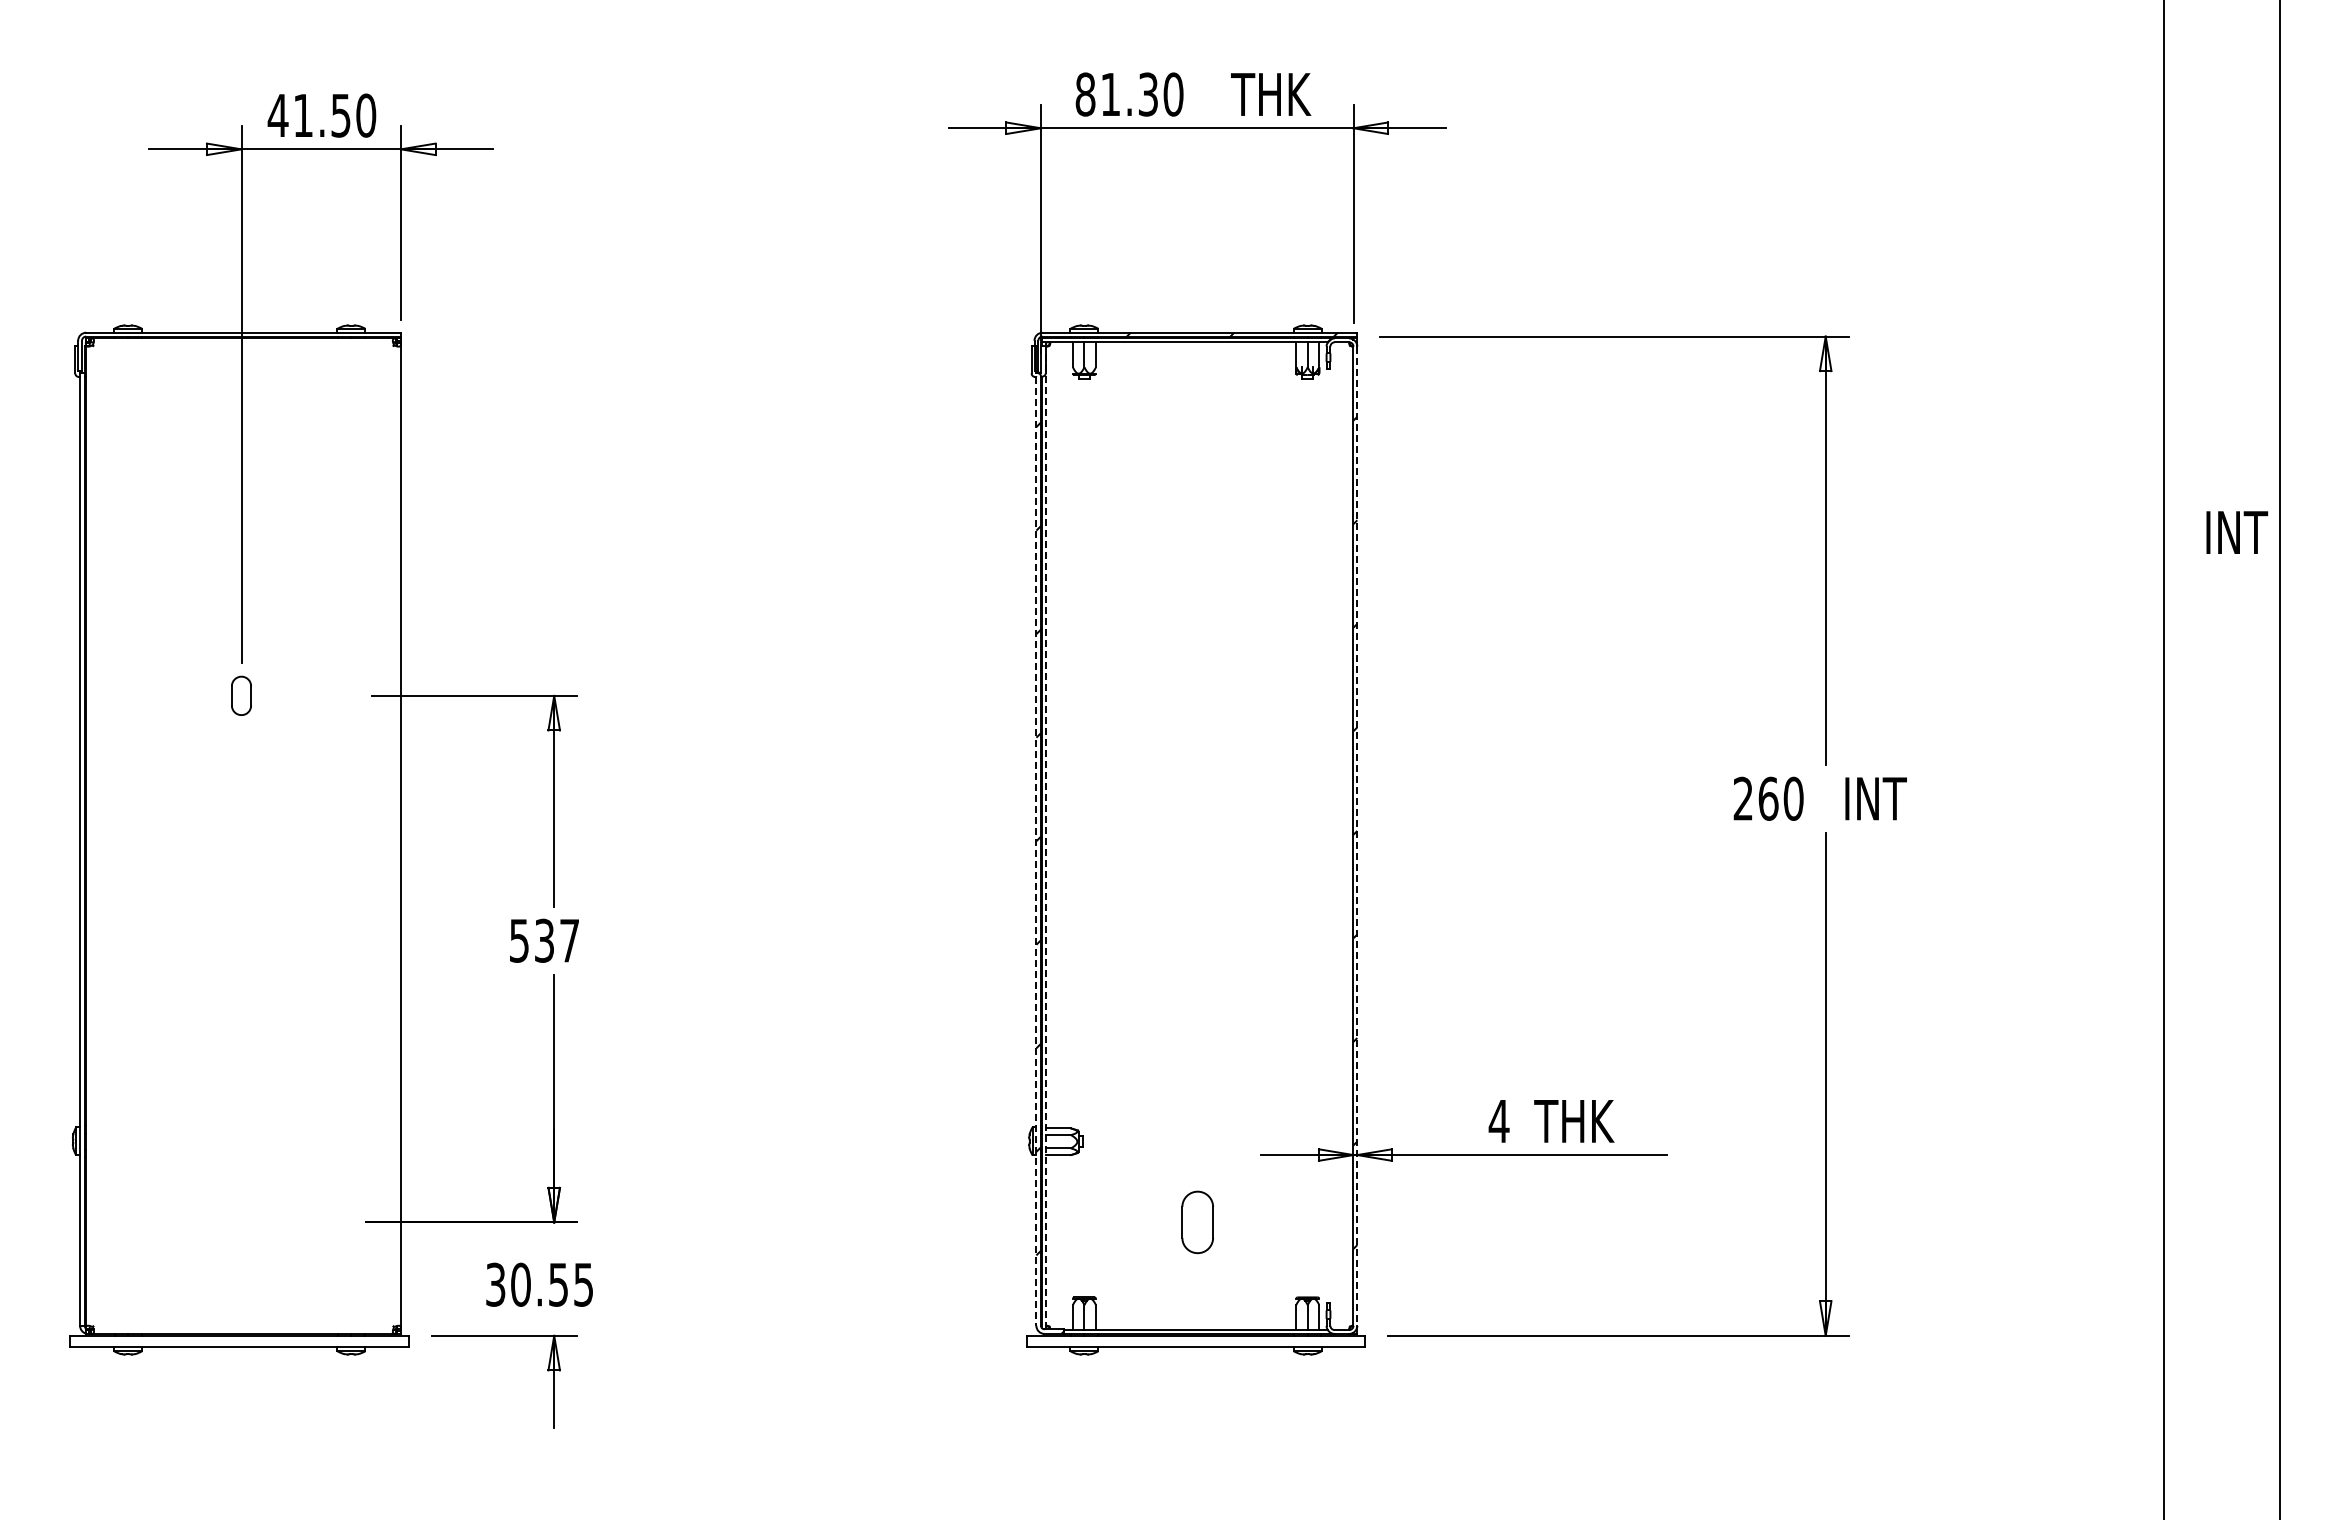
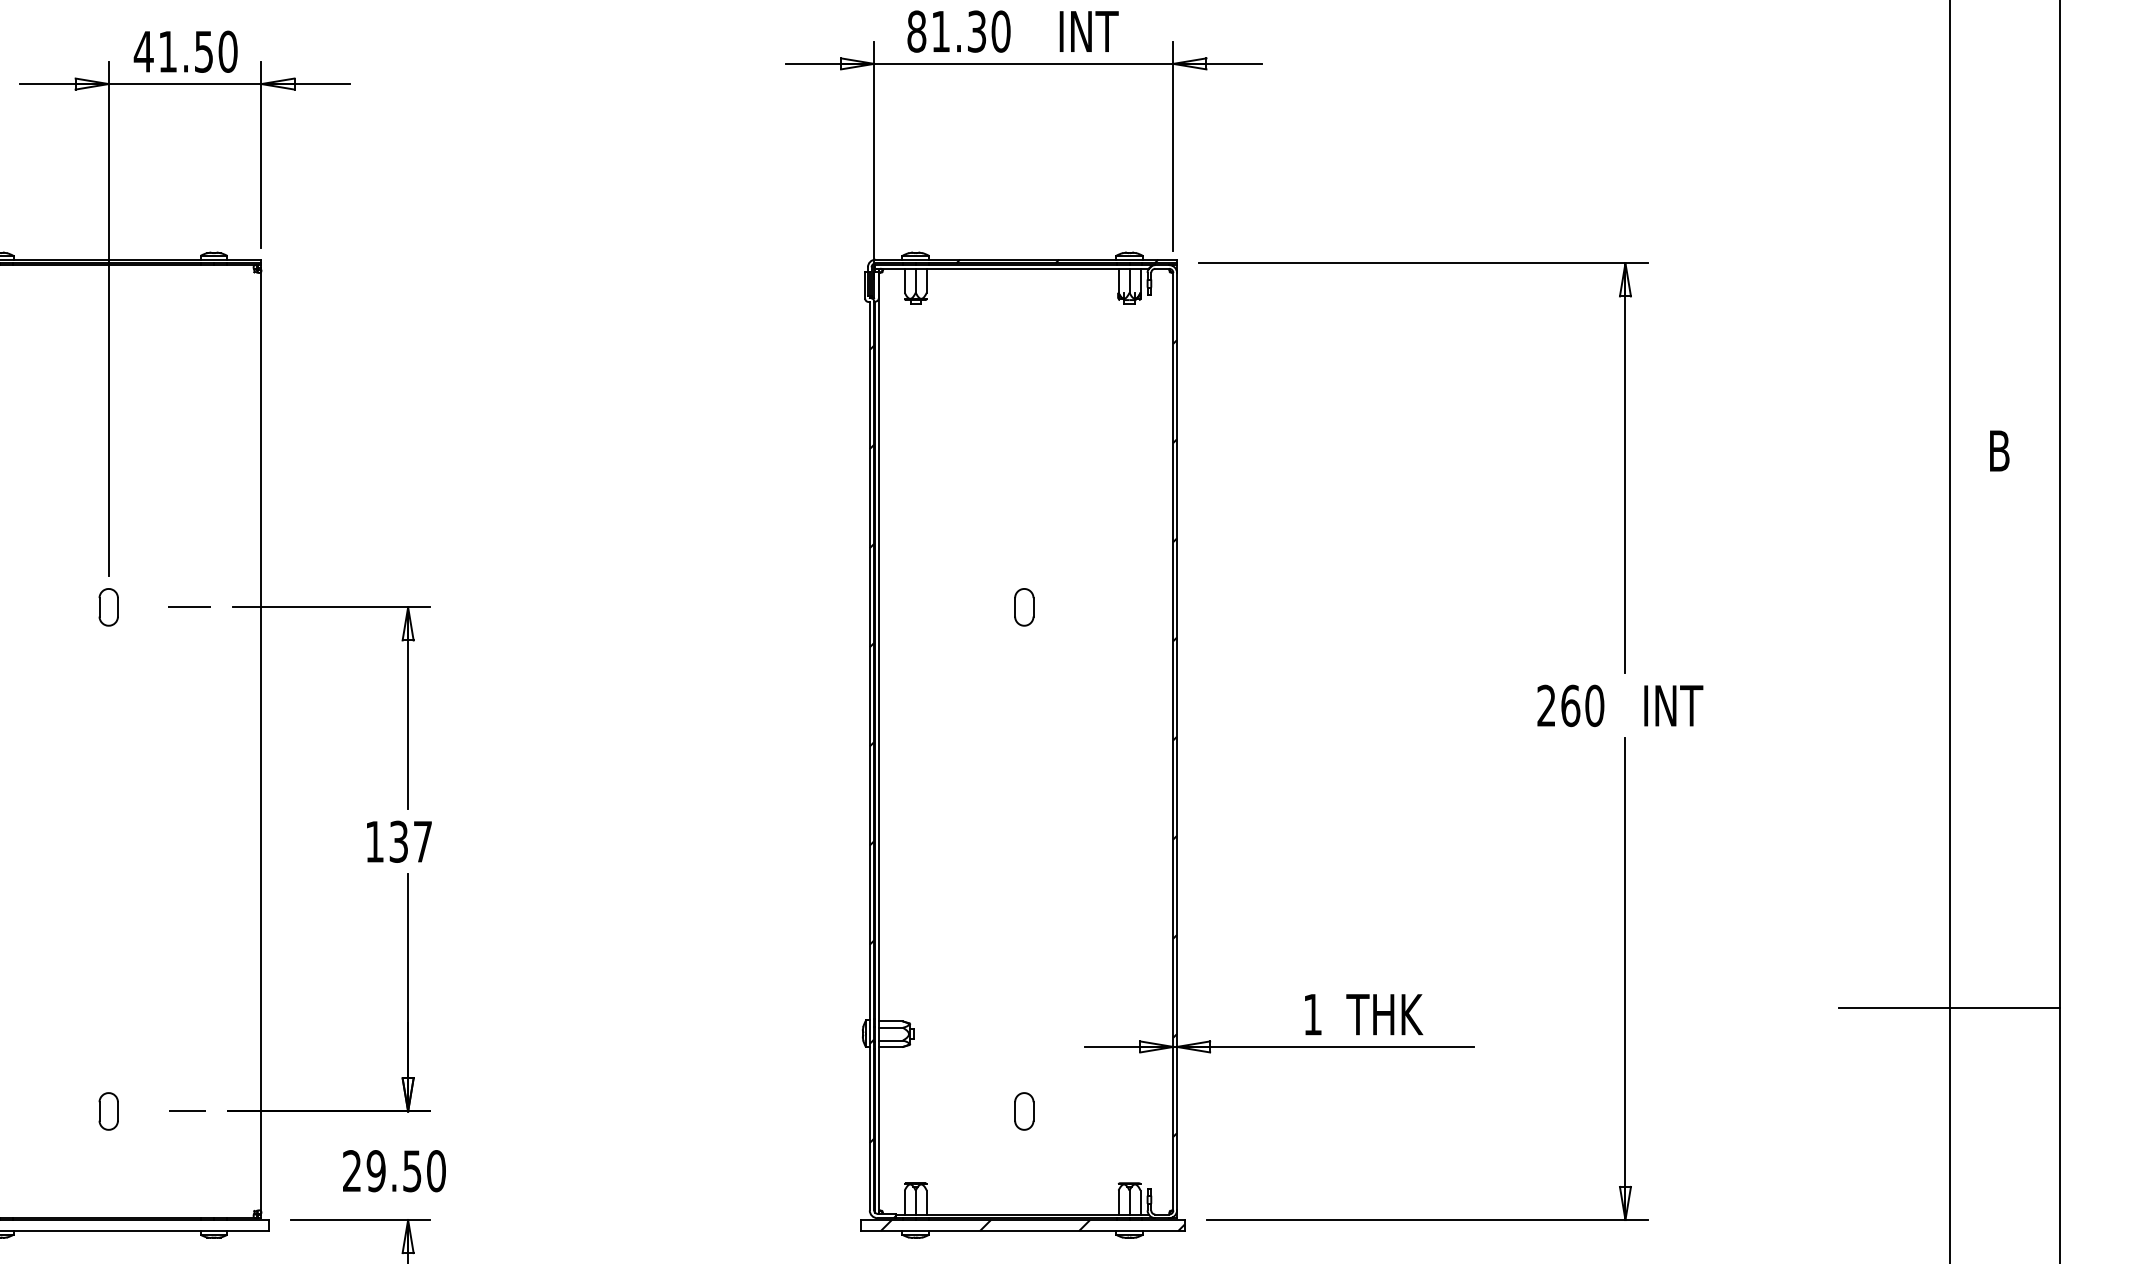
text: (1271, 94) -> (1094, 31), THK -> INT
text: (2239, 532) -> (2021, 450), INT -> B
line: (325, 695) -> (189, 606), added
part: (1197, 695) -> (1024, 606), added
line: (1046, 835) -> (879, 740), dashed -> solid
line: (1357, 836) -> (1177, 741), dashed -> solid
line: (1036, 851) -> (869, 756), dashed -> solid
text: (519, 940) -> (374, 841), 537 -> 137
line: (2163, 1114) -> (1948, 1008), added
text: (1498, 1121) -> (1312, 1014), 4 -> 1
part: (241, 1222) -> (108, 1111), added
line: (323, 1222) -> (187, 1111), added
part: (1197, 1222) -> (1024, 1111), size x0.62
text: (539, 1284) -> (394, 1170), 30.55 -> 29.50
hatch: (1206, 1341) -> (1032, 1225), added

